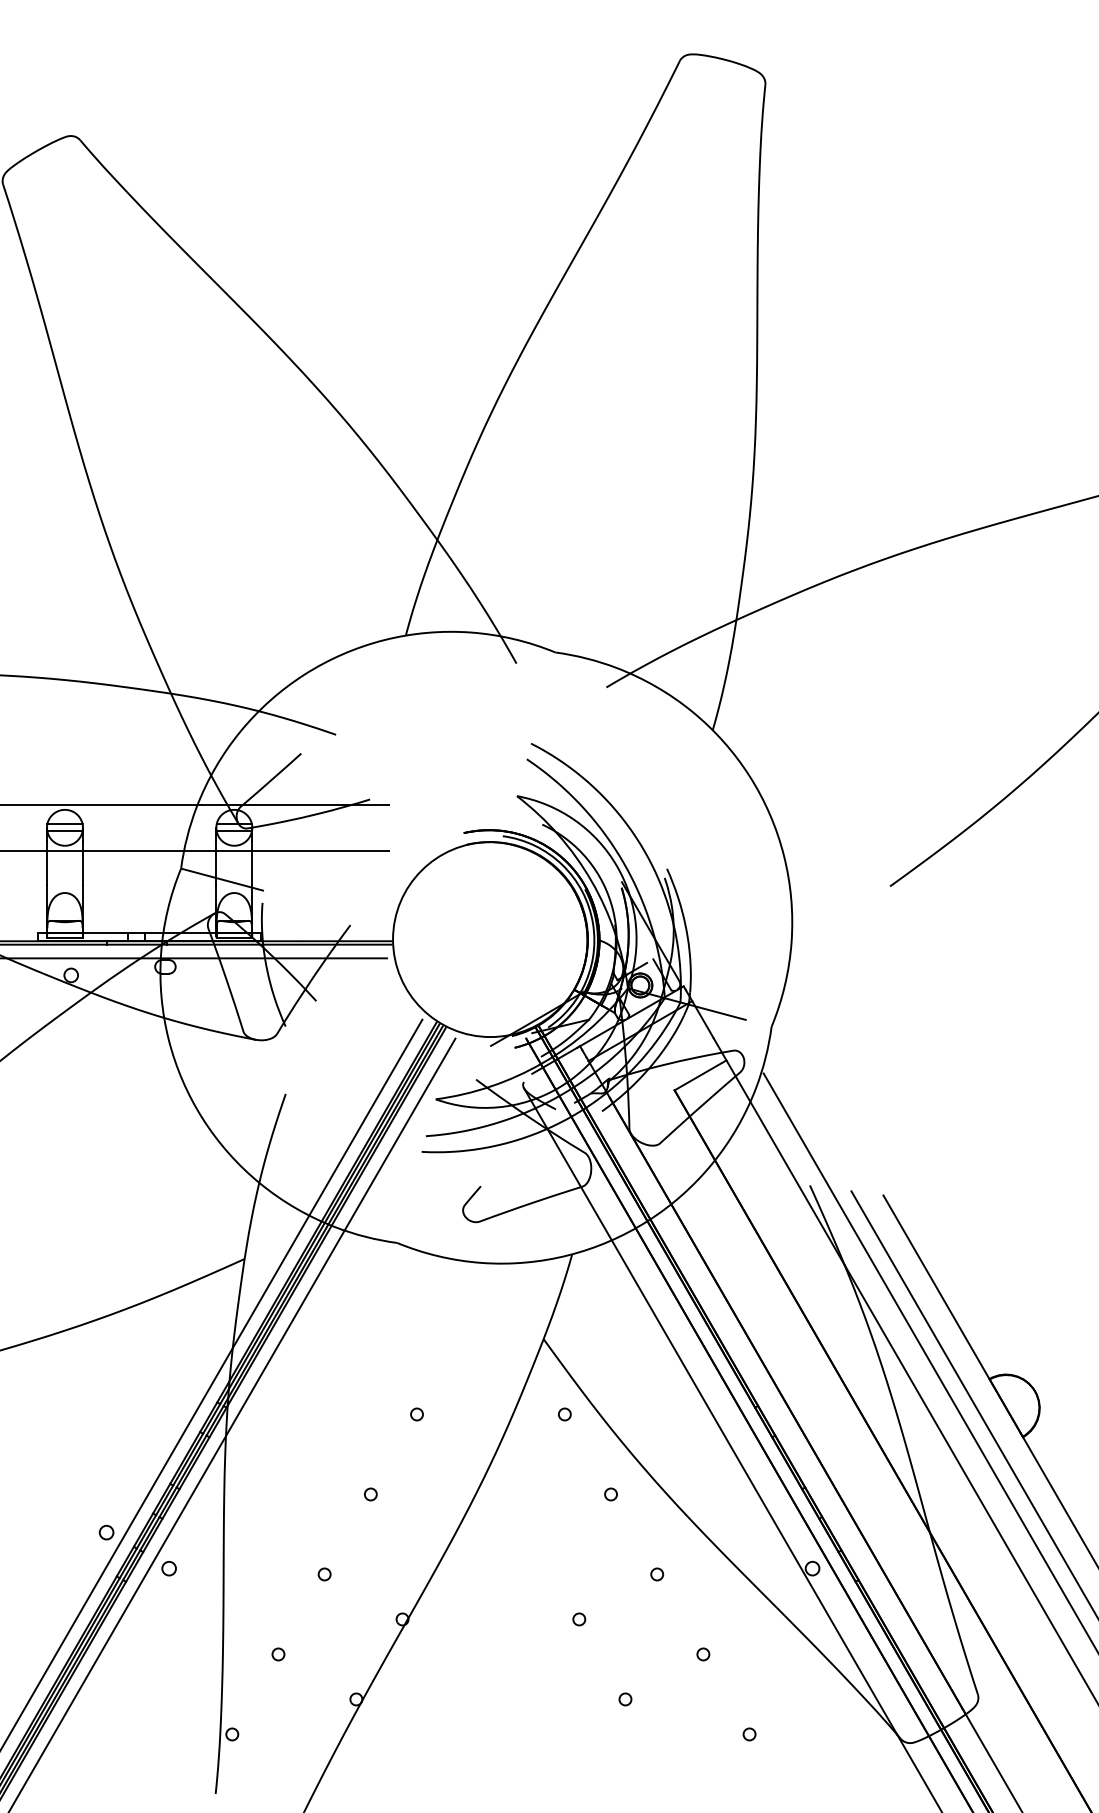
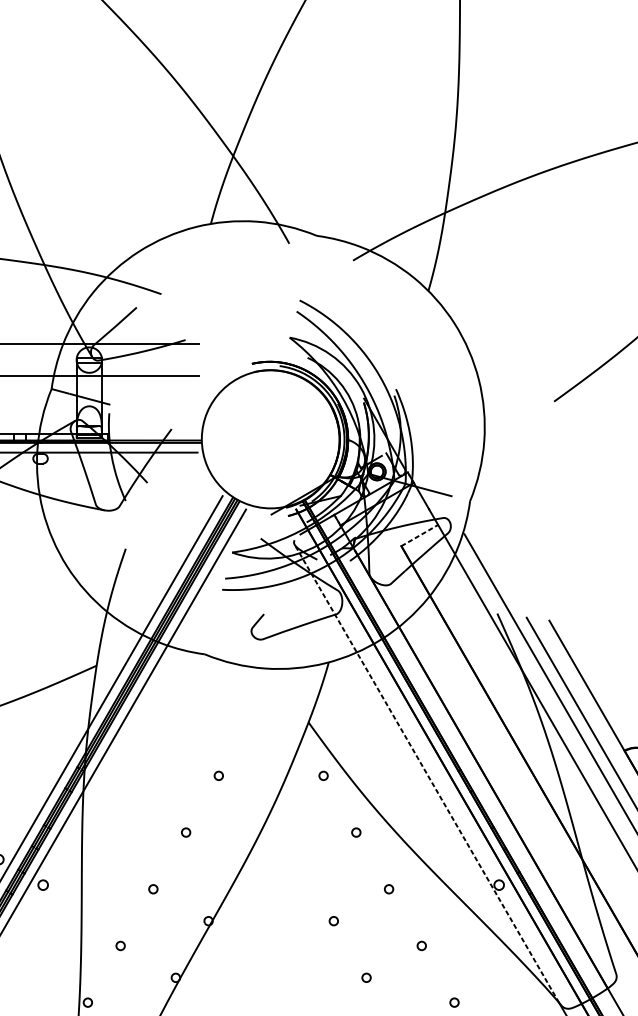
line: (700, 1075) -> (419, 535), solid -> dashed
line: (710, 1411) -> (426, 773), solid -> dashed

